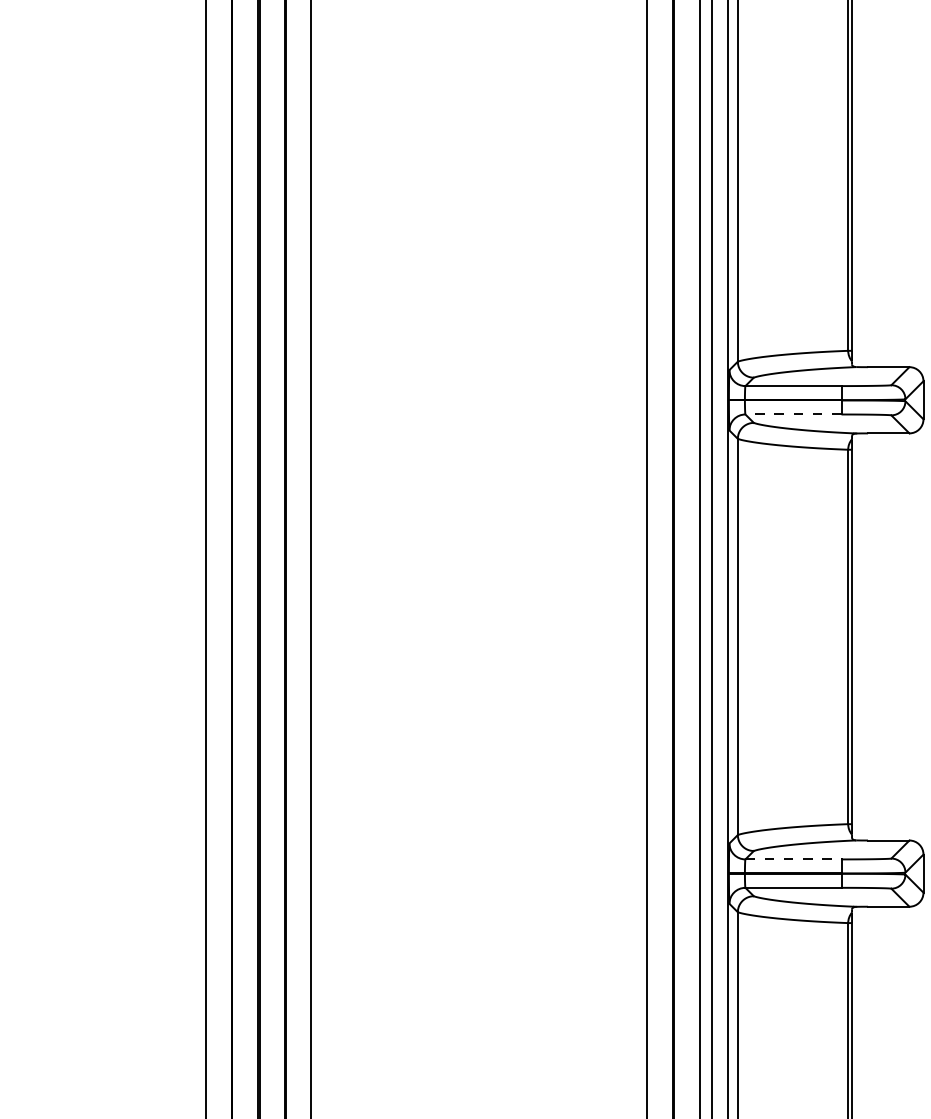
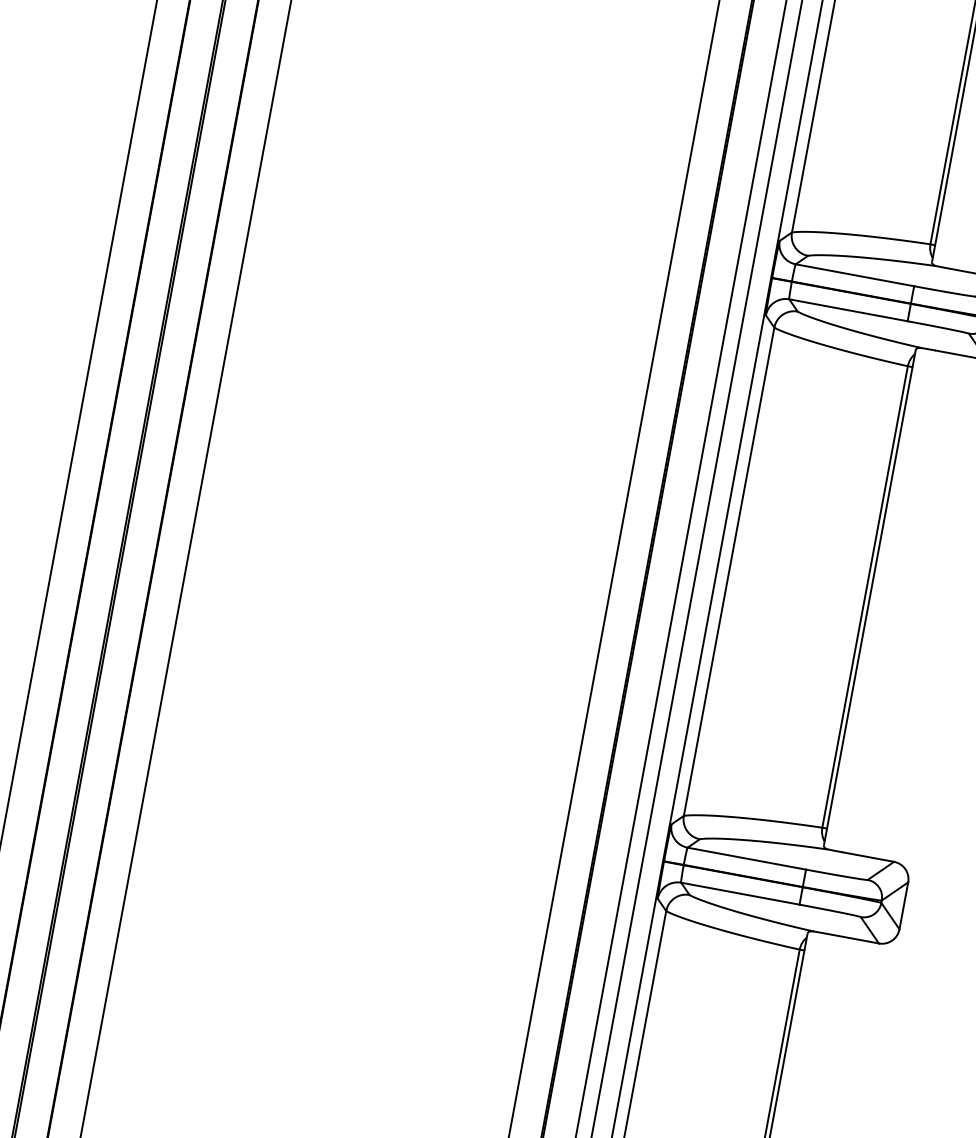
line: (792, 414) -> (847, 310), dashed -> solid
line: (793, 859) -> (746, 858), dashed -> solid

